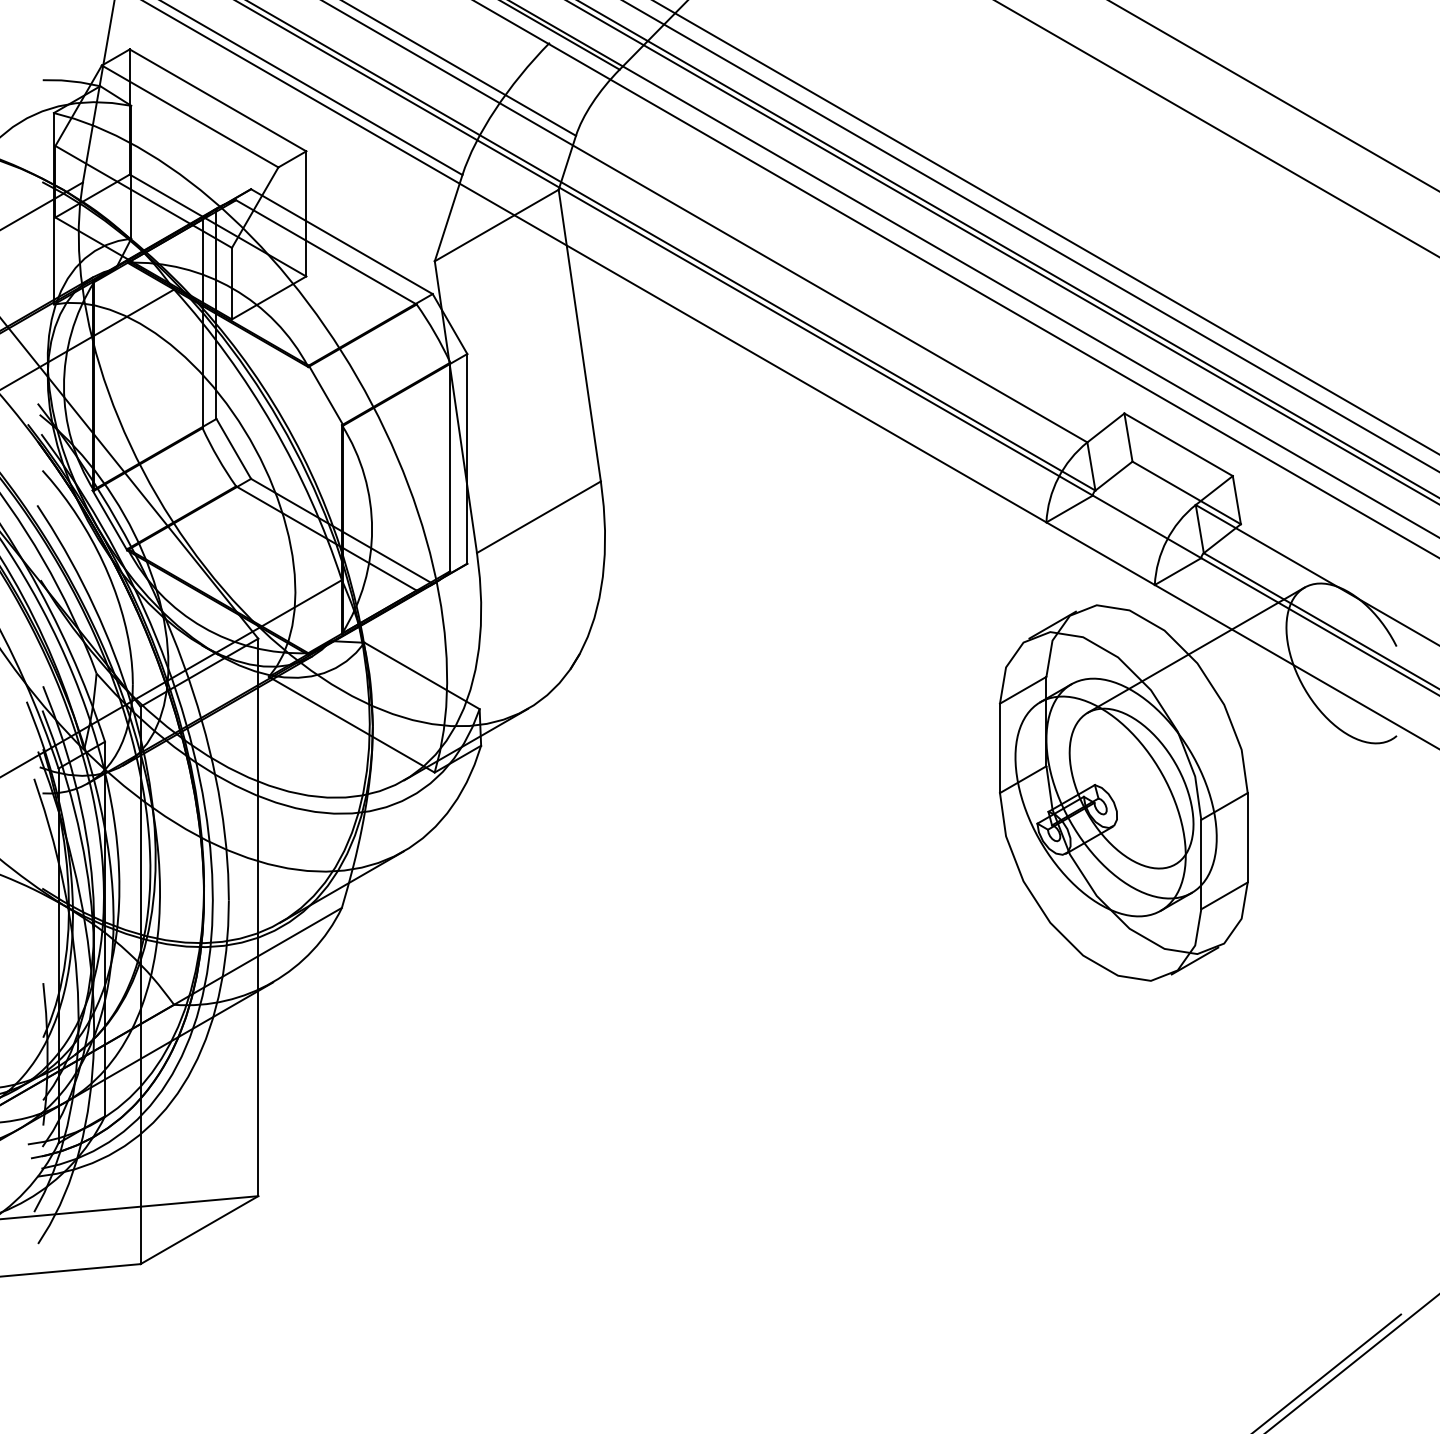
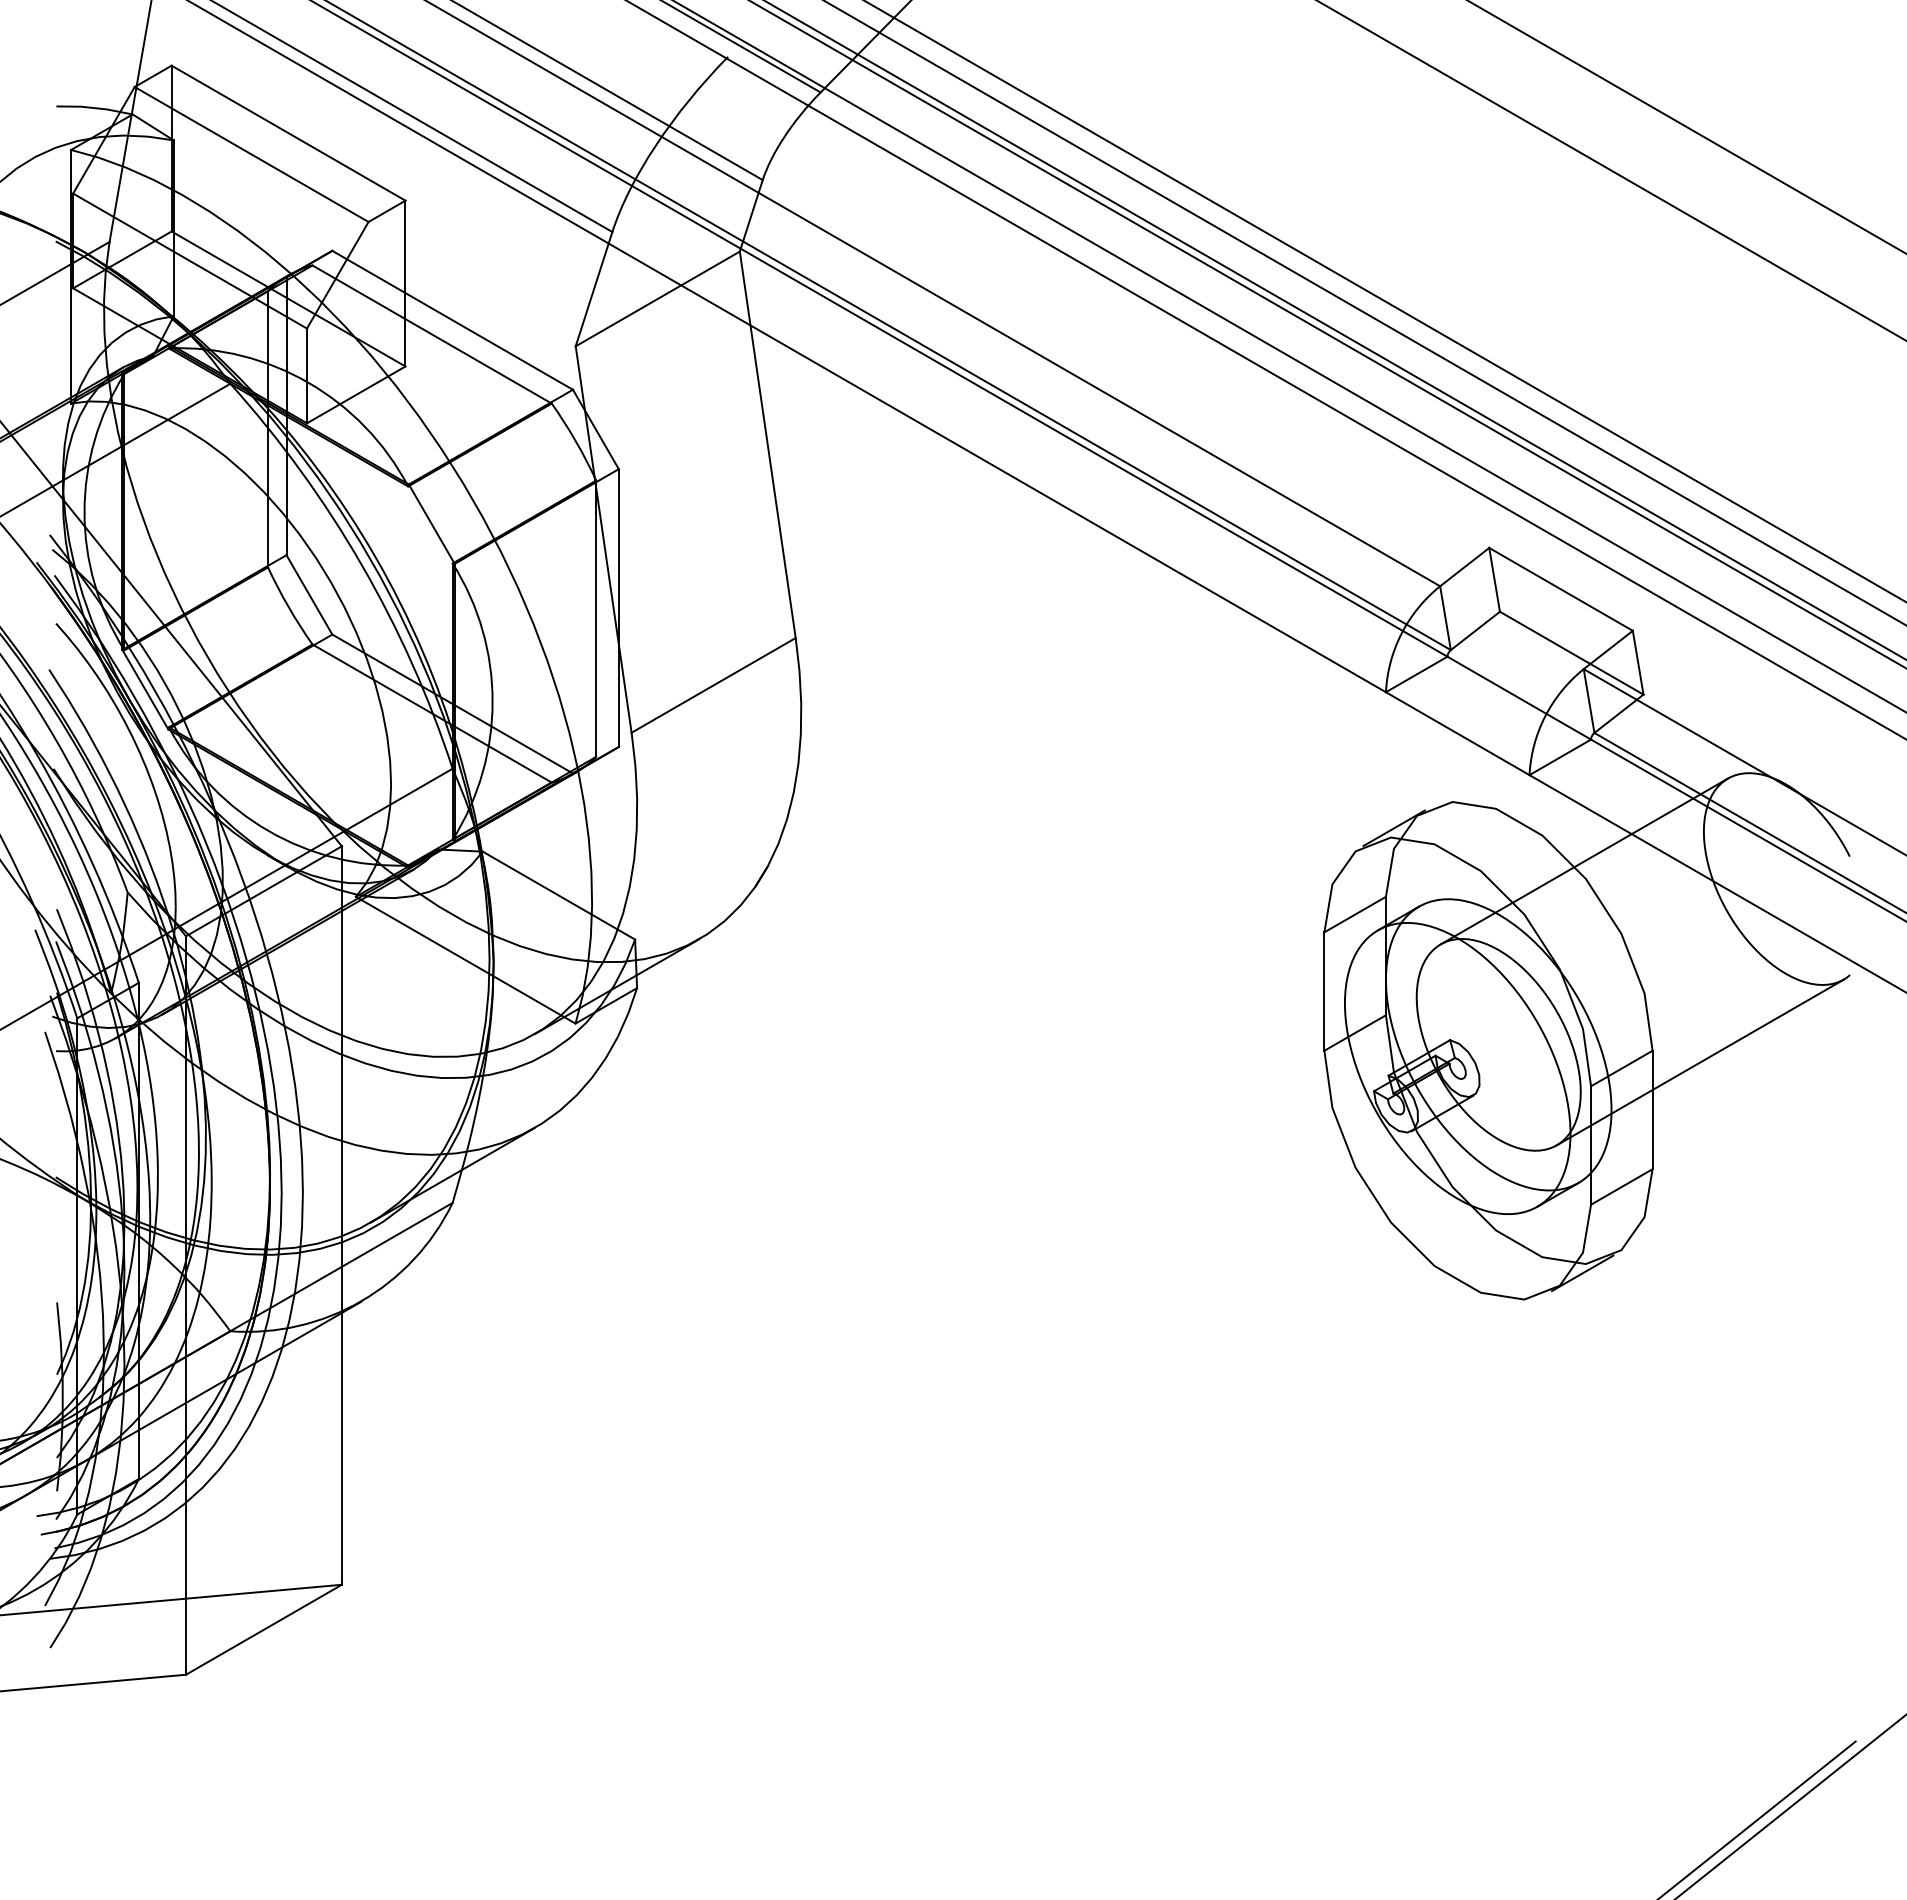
line: (1283, 801) -> (1699, 1062), added

